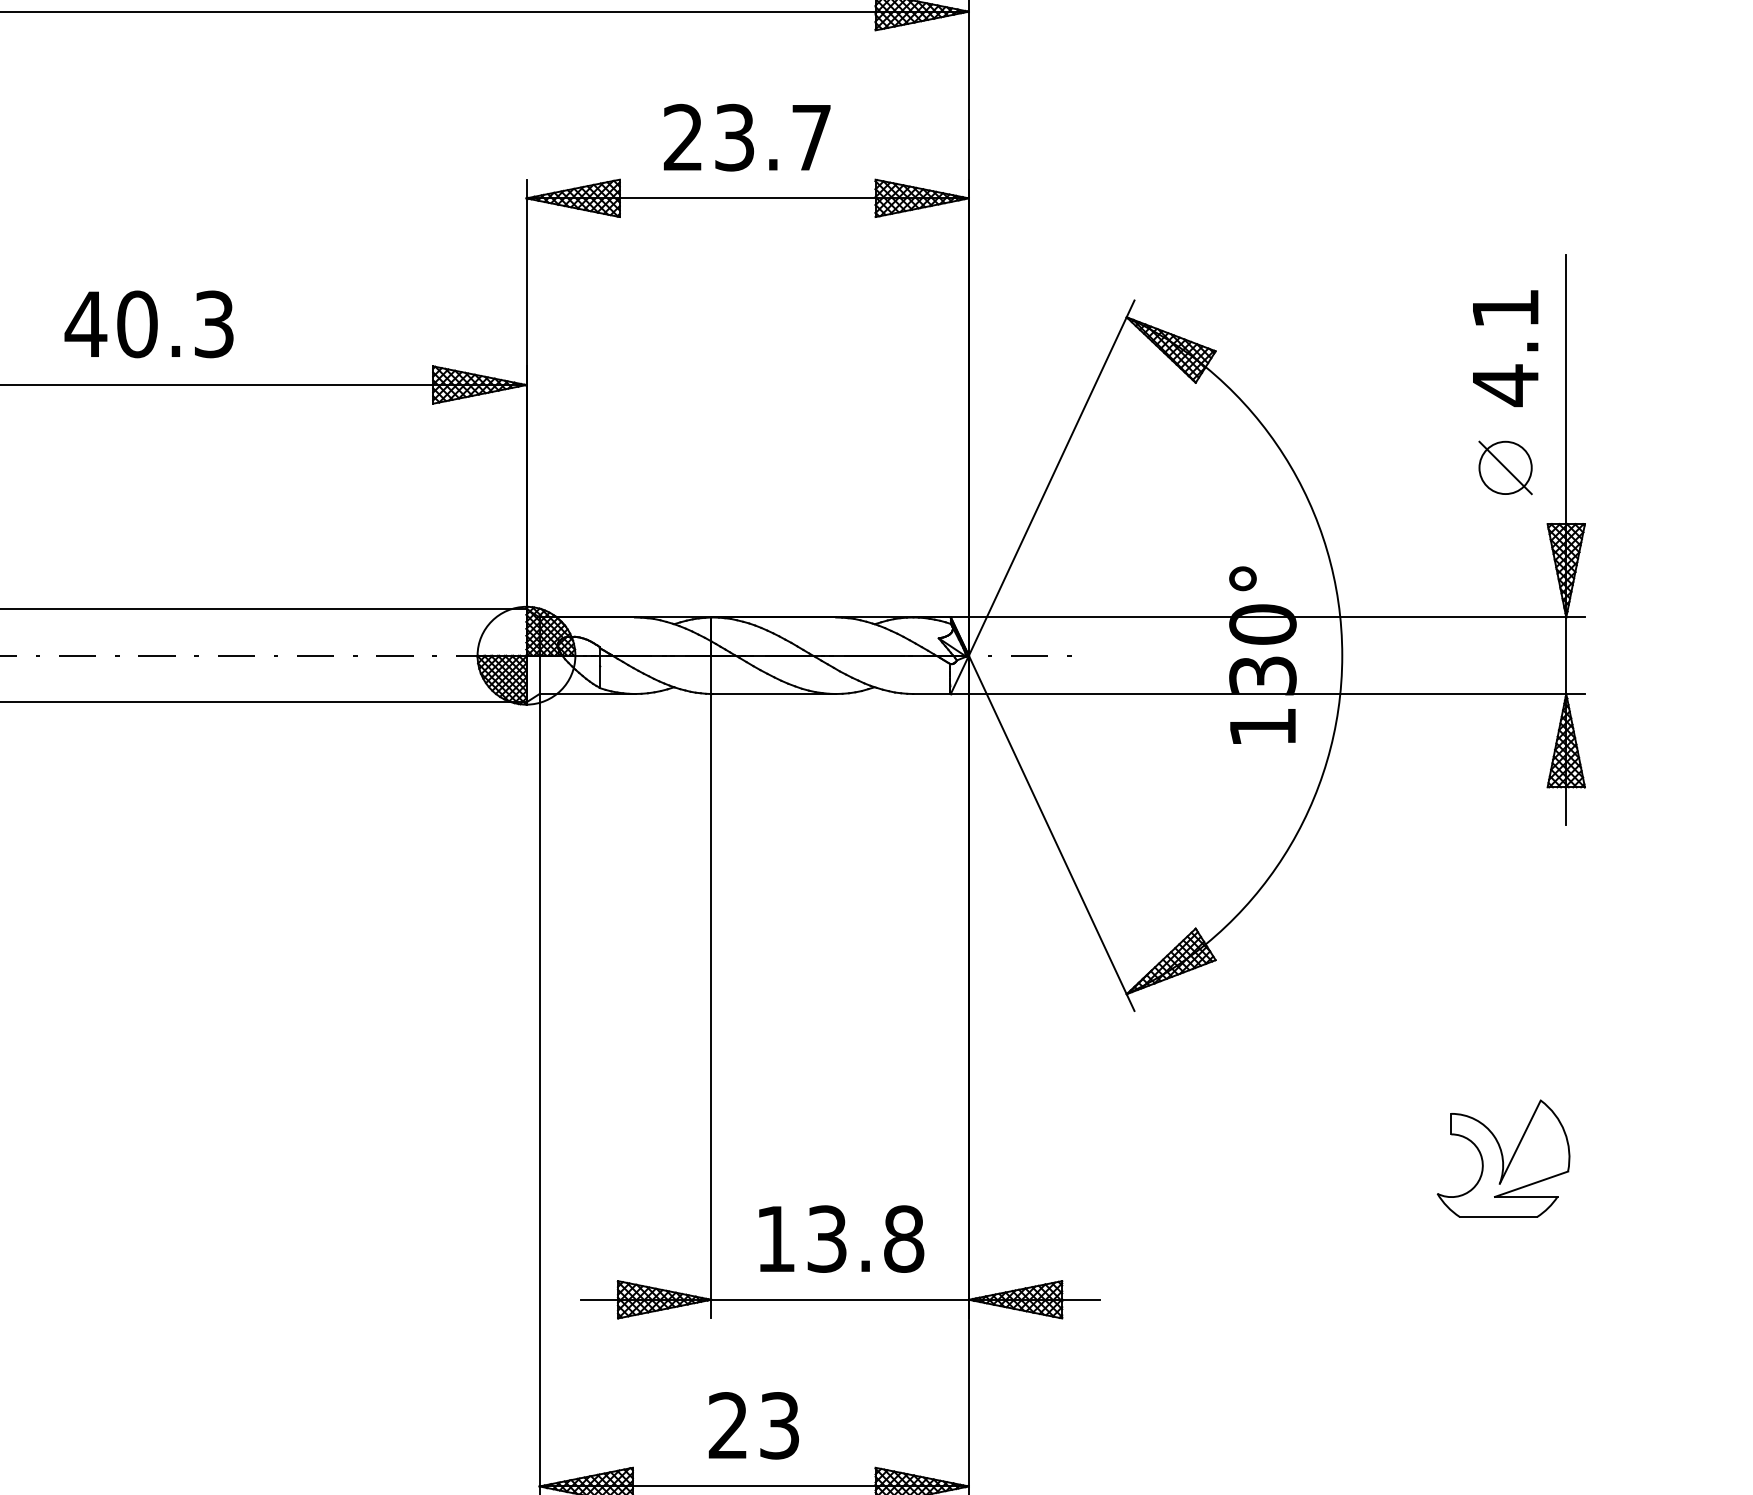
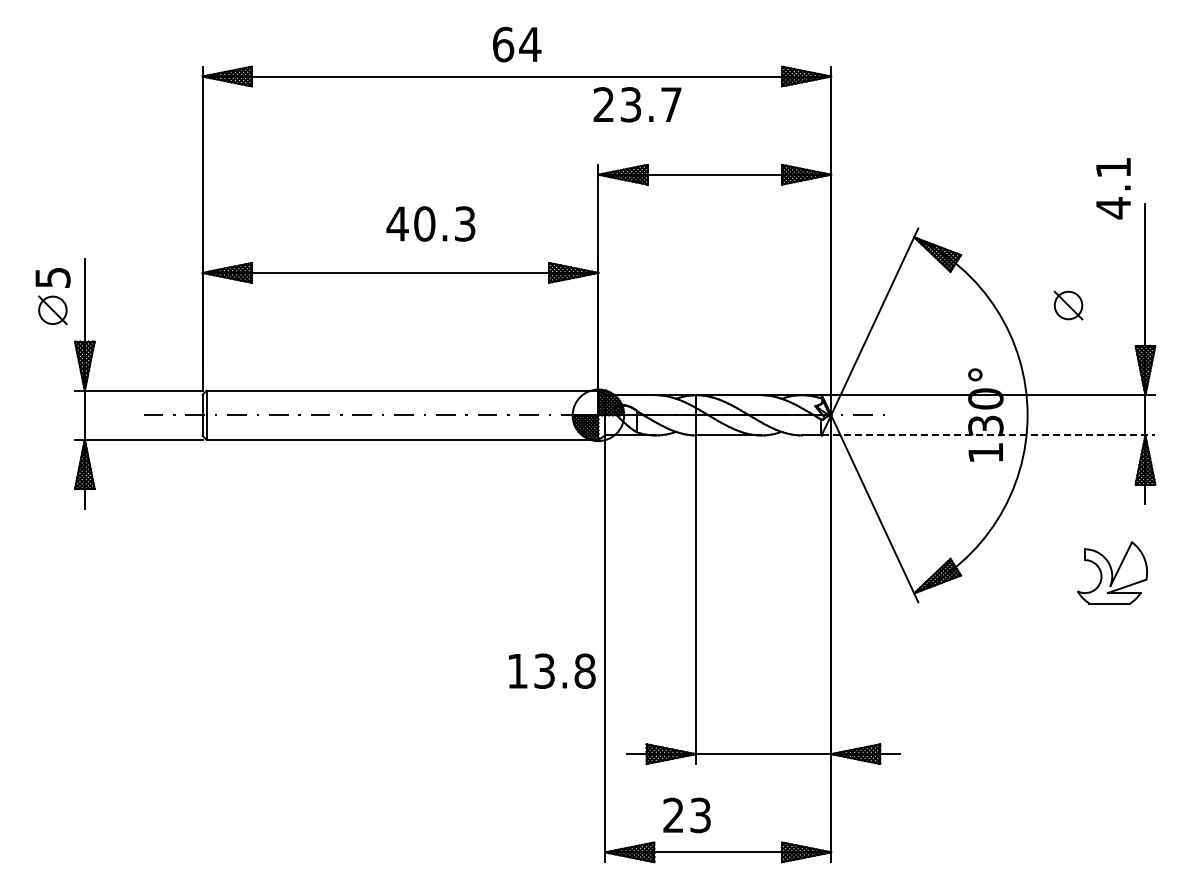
text: (747, 137) -> (637, 104), moved
text: (148, 323) -> (430, 223), moved
text: (1505, 348) -> (1113, 188), moved
part: (1505, 467) -> (1068, 305), moved
line: (1267, 694) -> (988, 435), solid -> dashed
part: (1503, 1157) -> (1112, 572), moved
text: (842, 1237) -> (552, 670), moved
text: (752, 1425) -> (686, 815), moved

